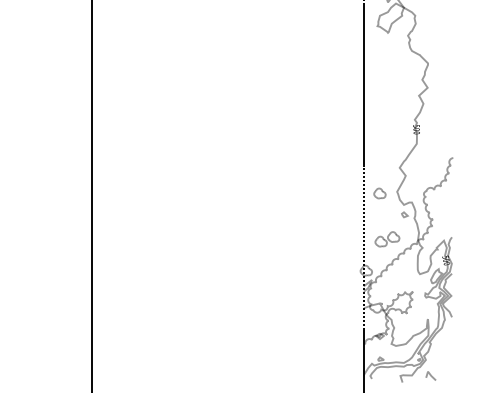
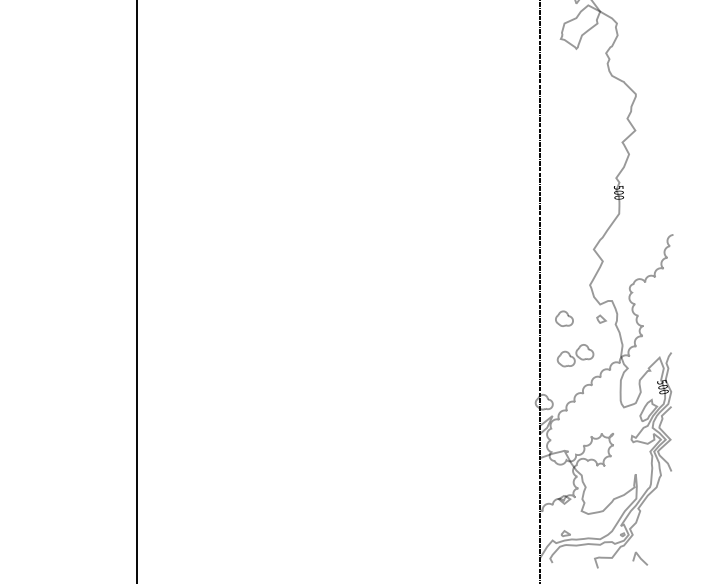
part: (379, 193) -> (563, 318), moved

